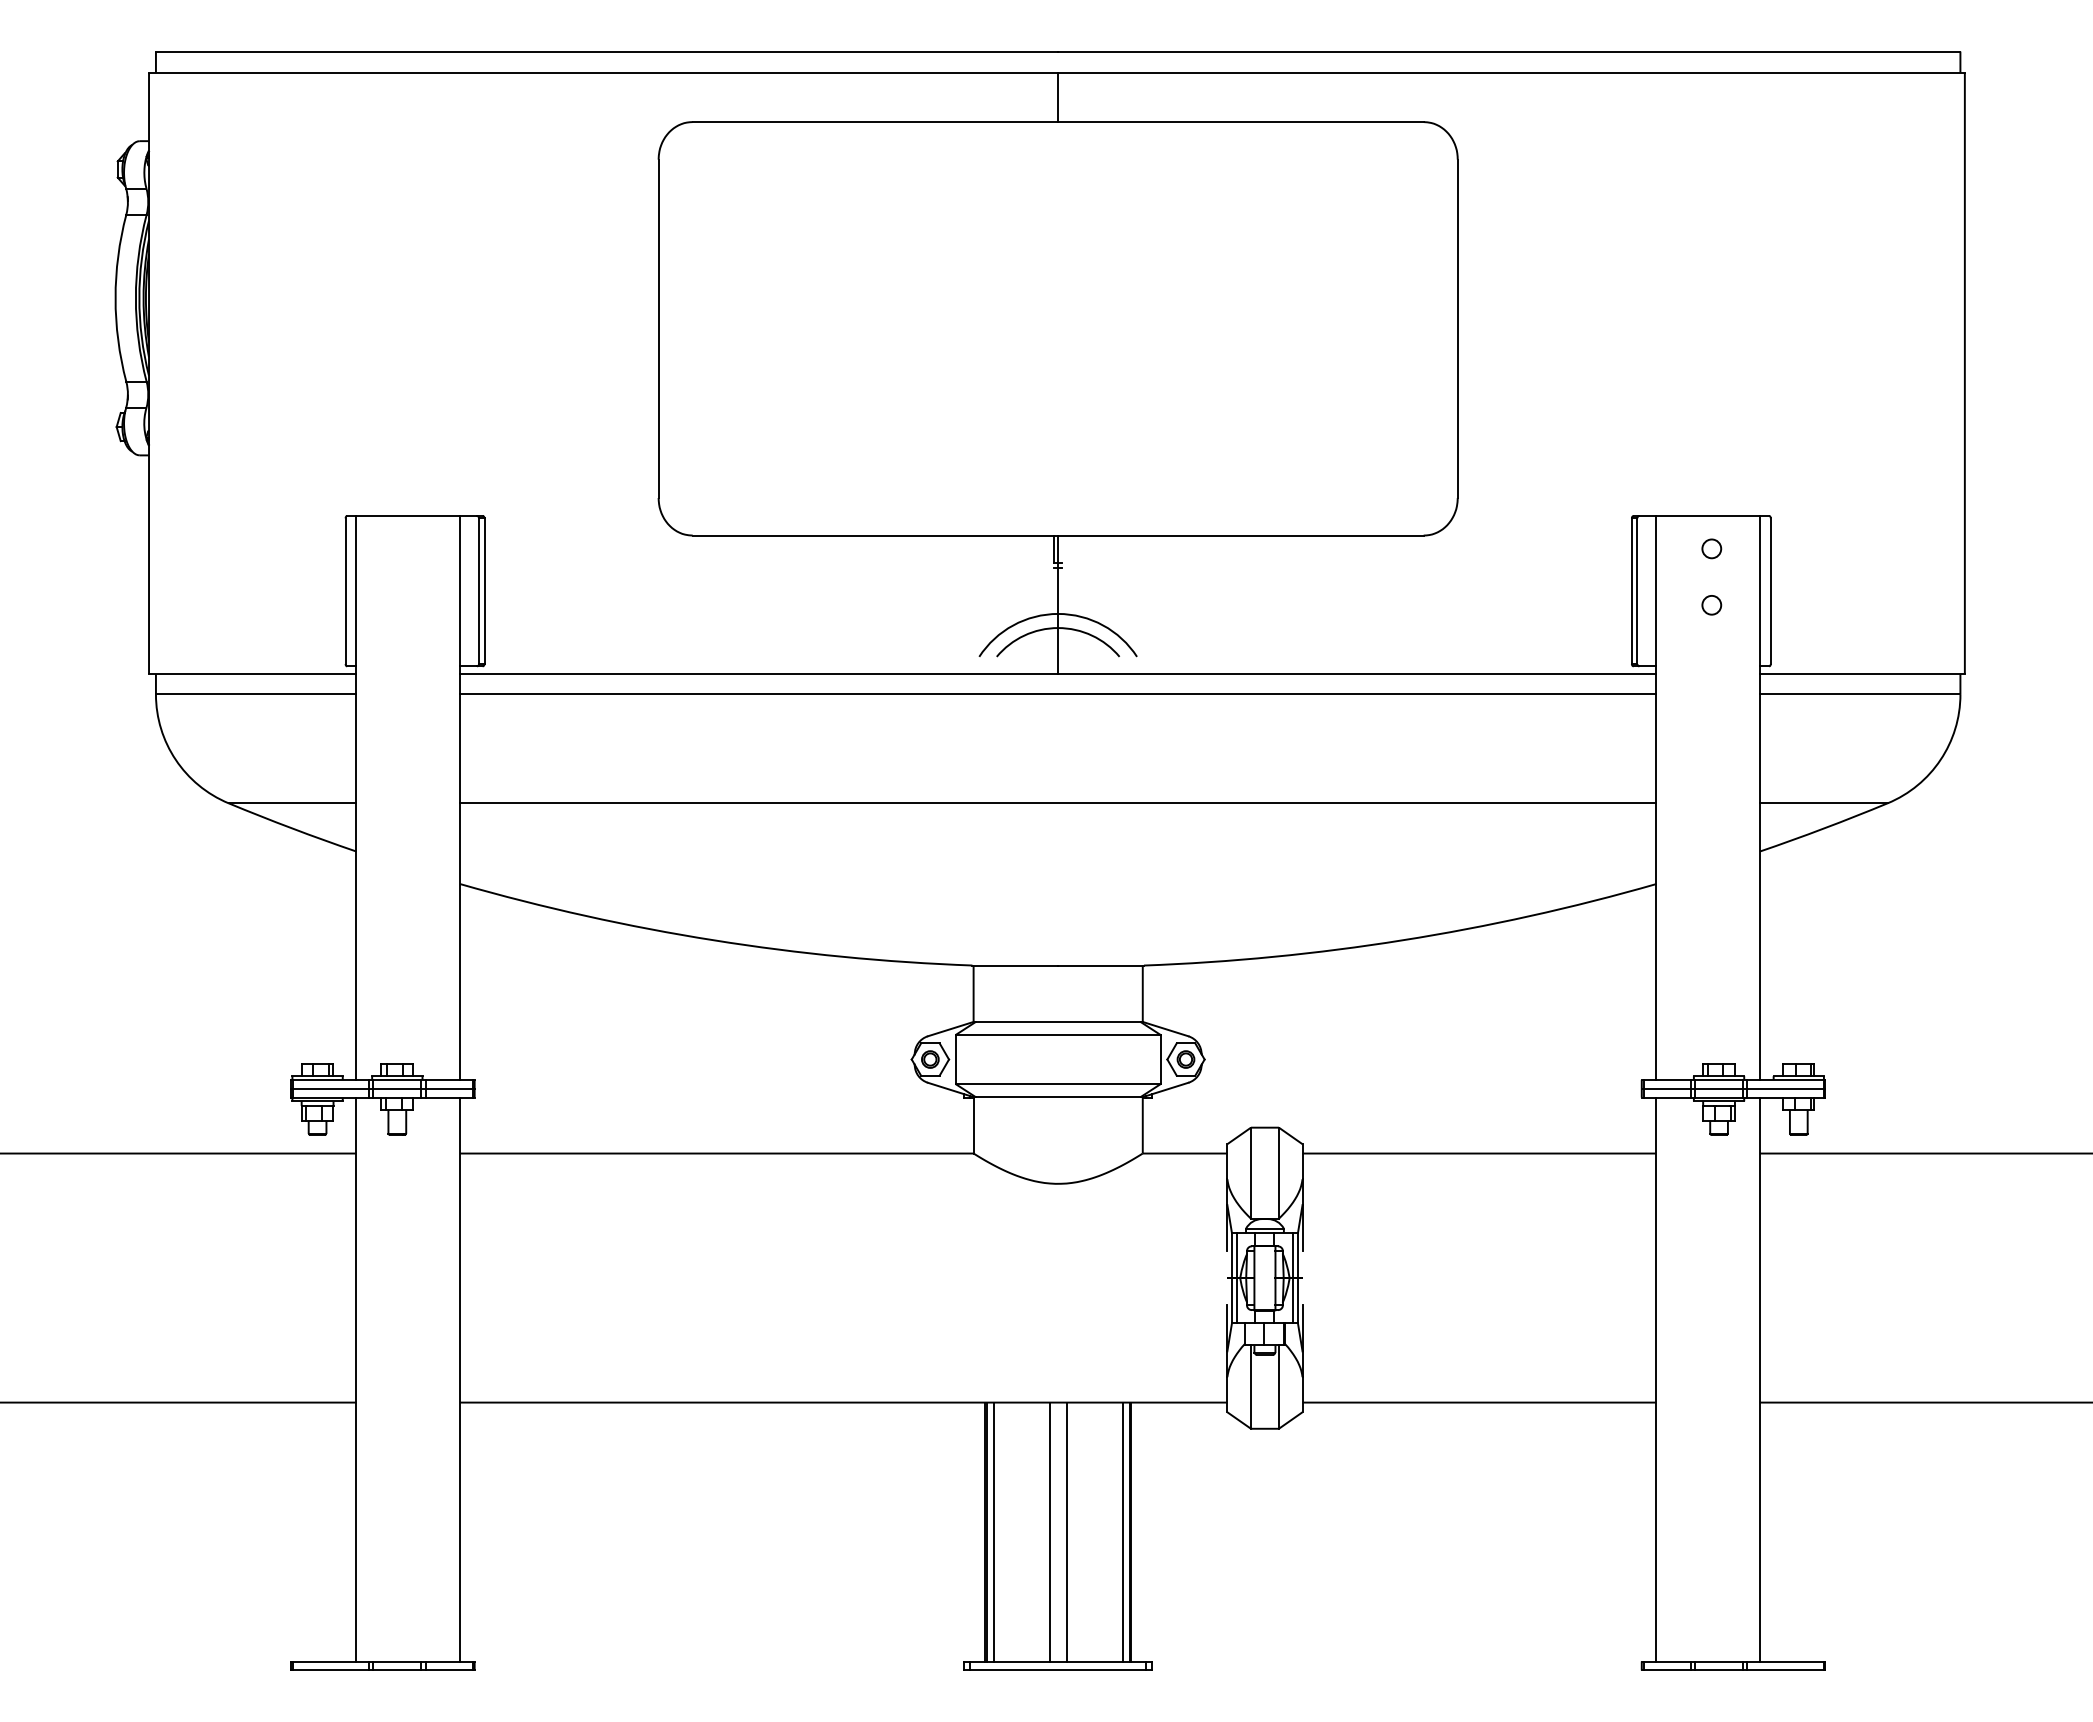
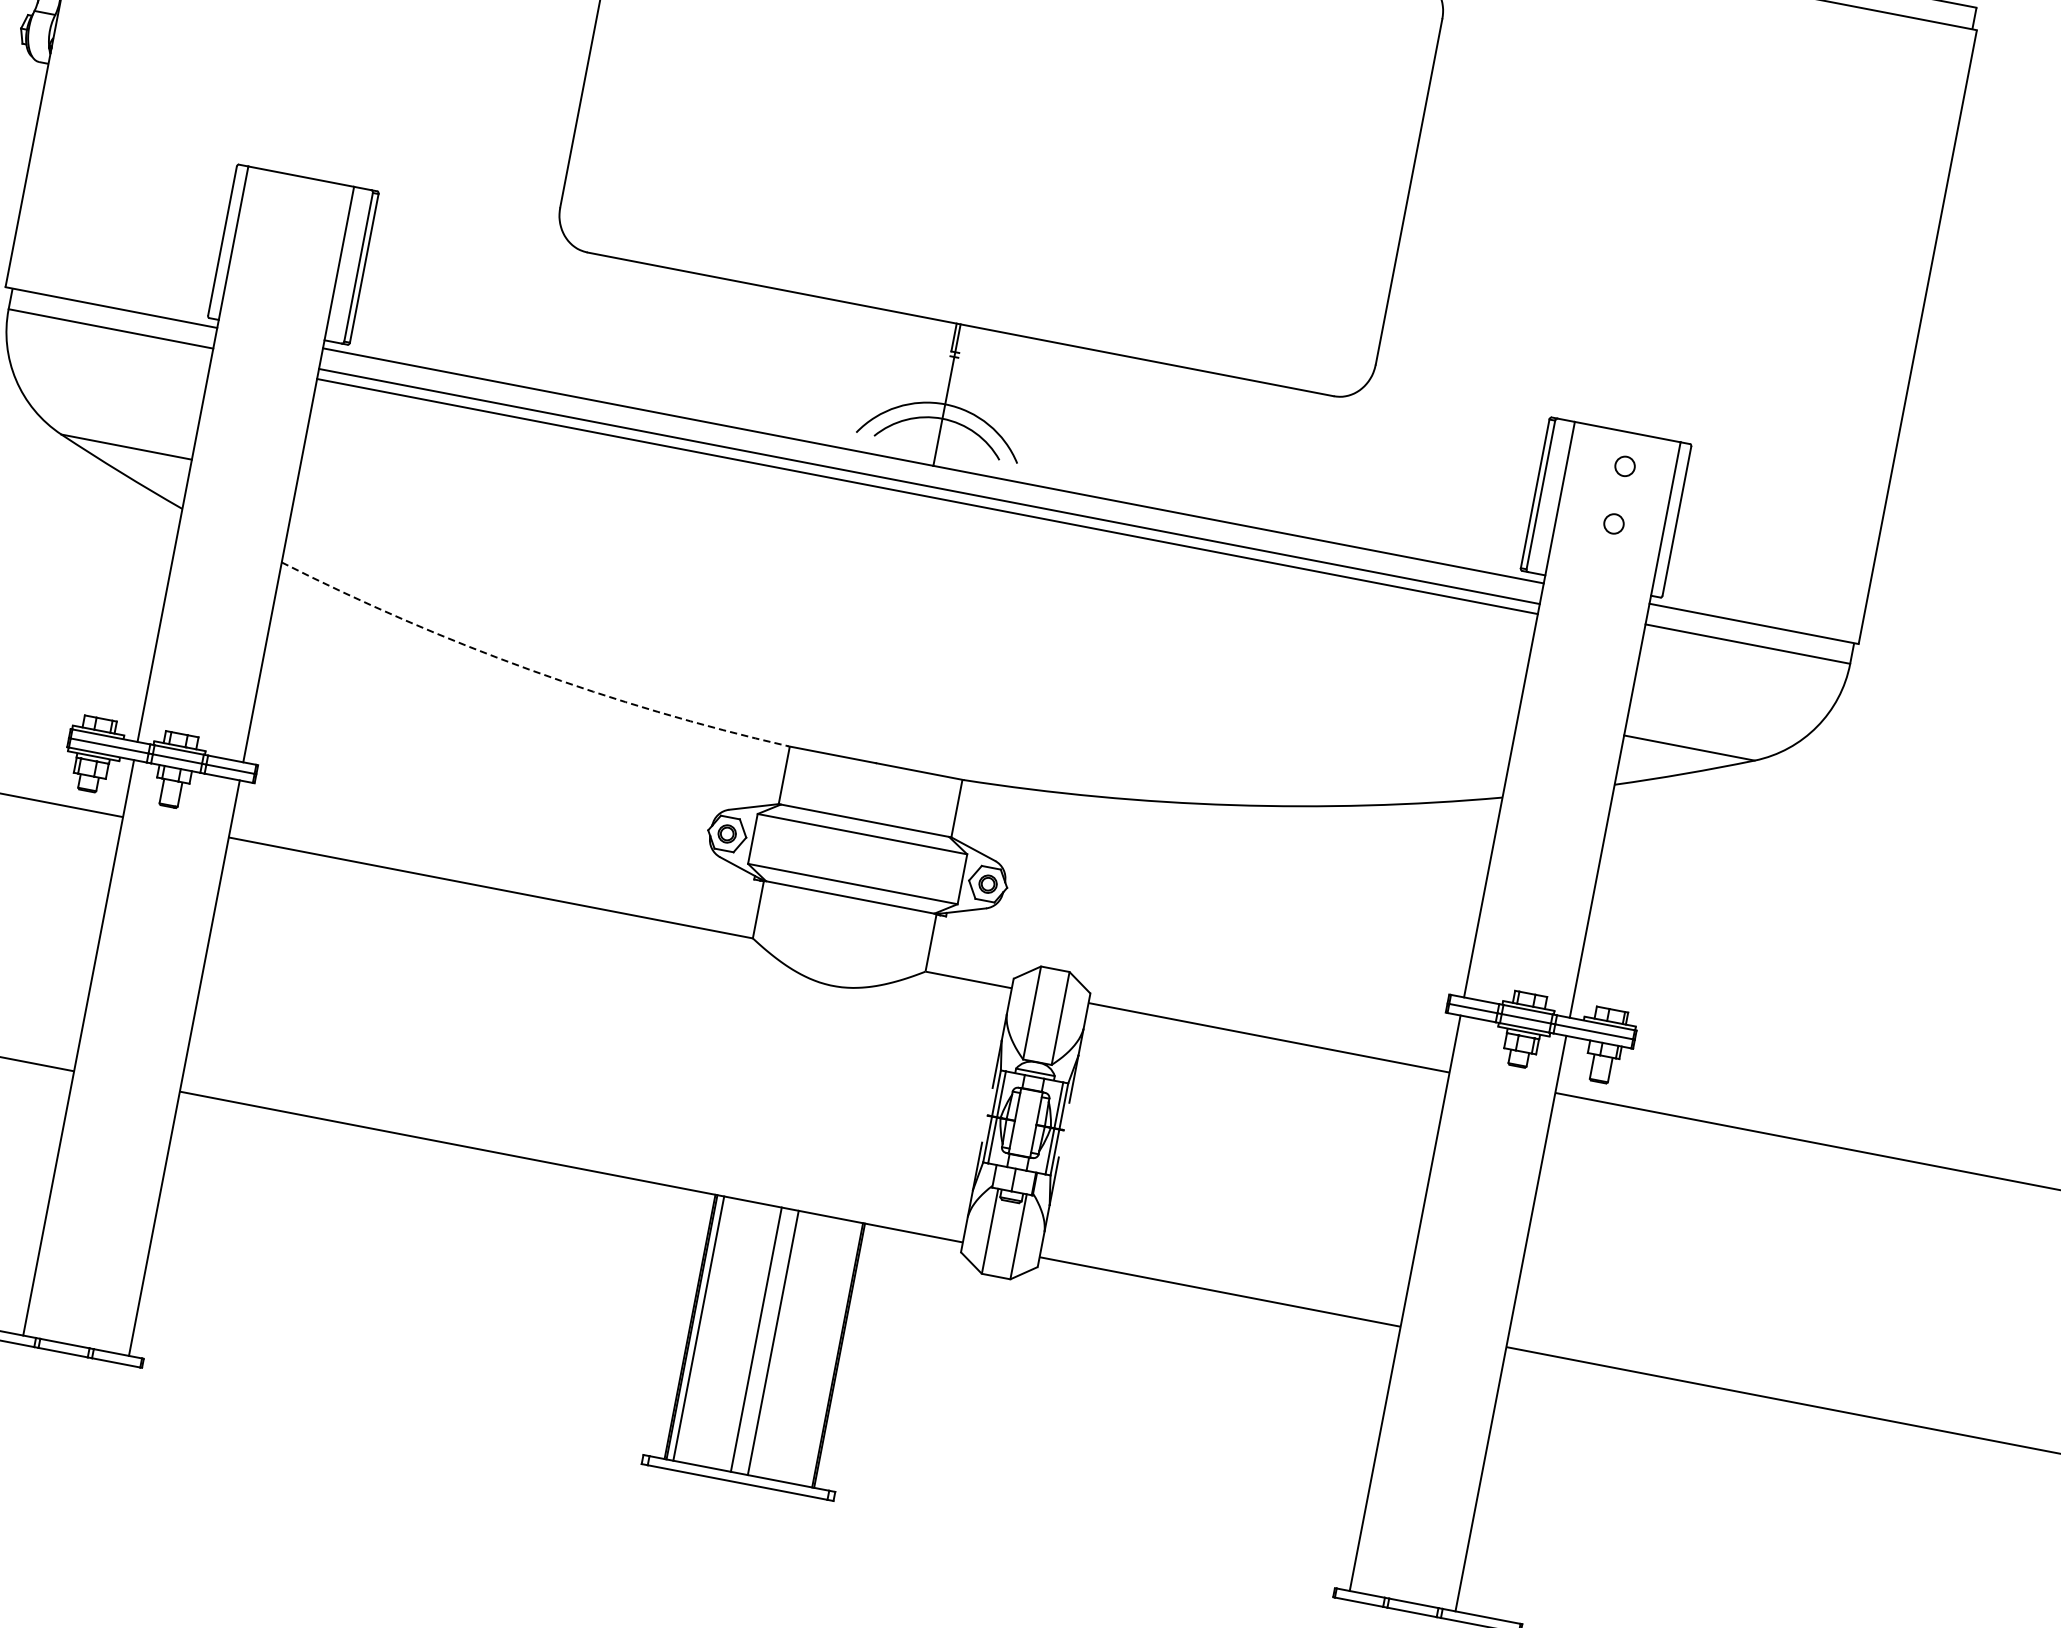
line: (1058, 803) -> (927, 496), moved
arc: (713, 940) -> (529, 669), solid -> dashed
line: (1122, 1531) -> (830, 1353), removed

